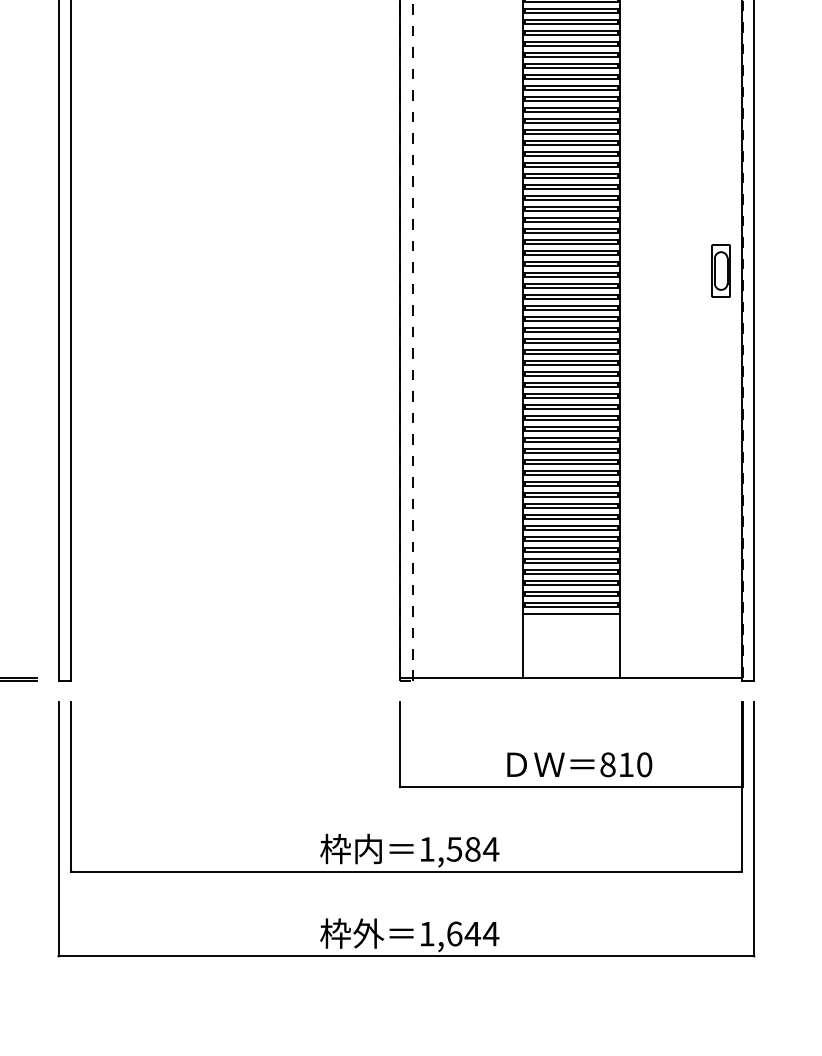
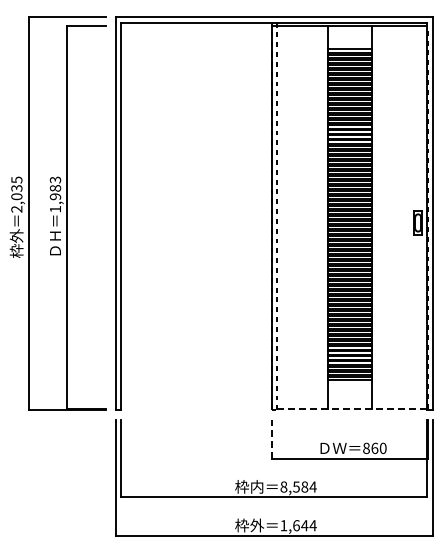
line: (570, 677) -> (349, 408), solid -> dashed
line: (399, 743) -> (271, 438), solid -> dashed
text: (625, 764) -> (374, 448), 810 -> 860
text: (426, 848) -> (283, 486), 1,584 -> 8,584

